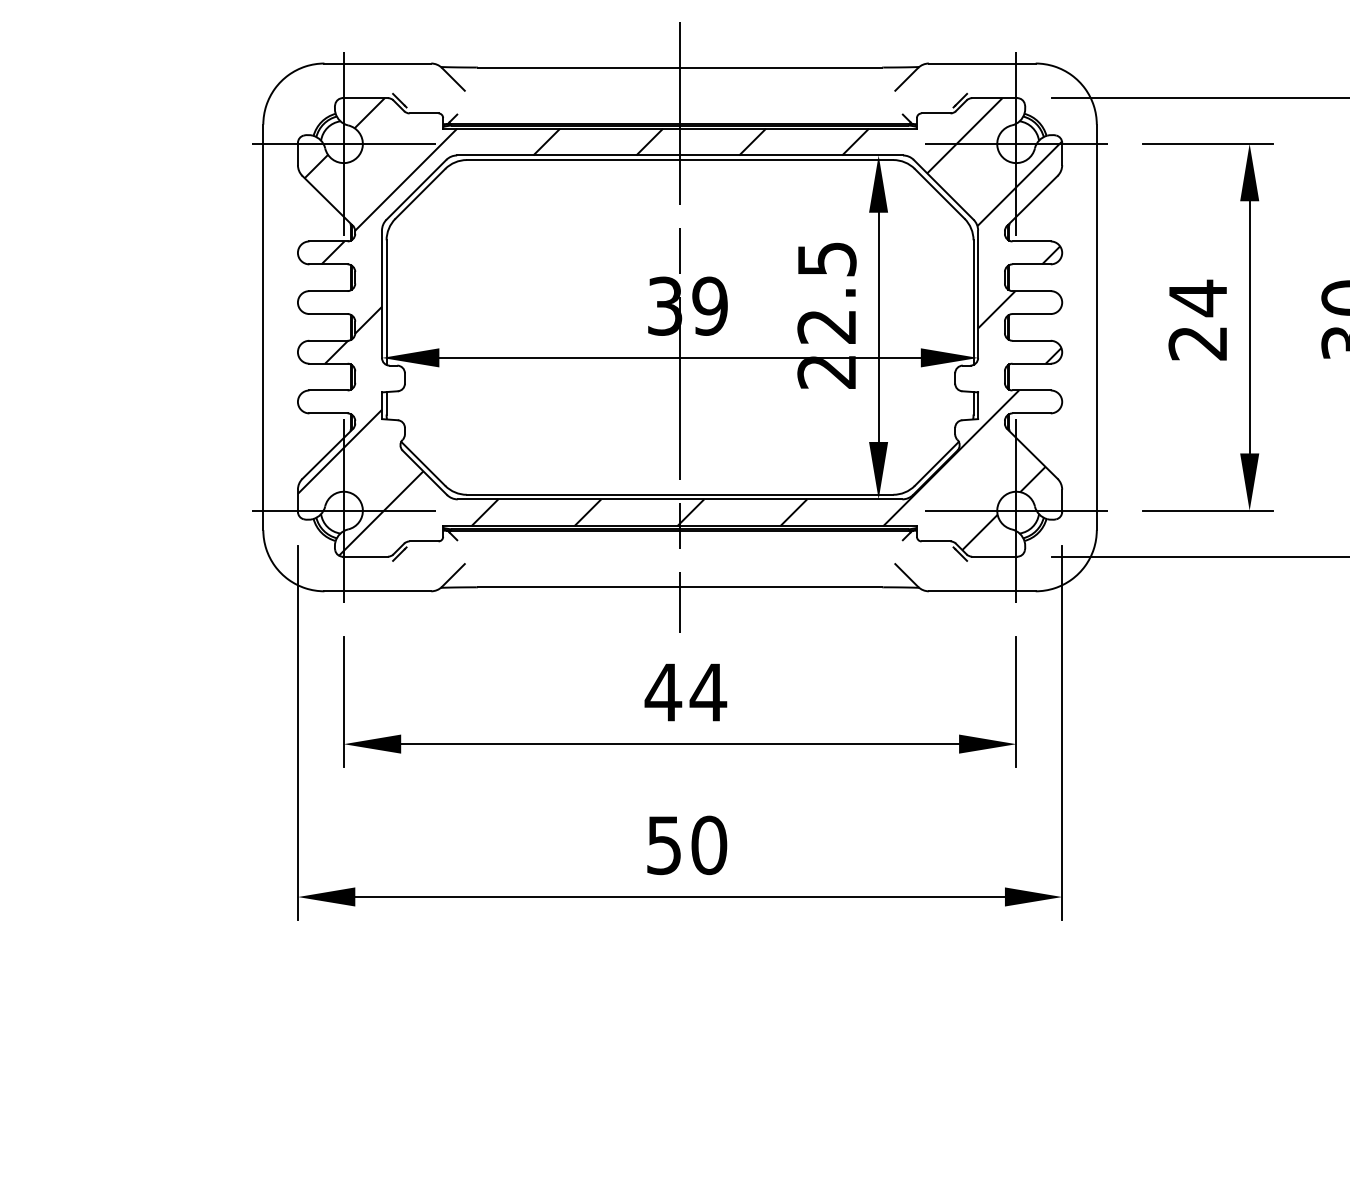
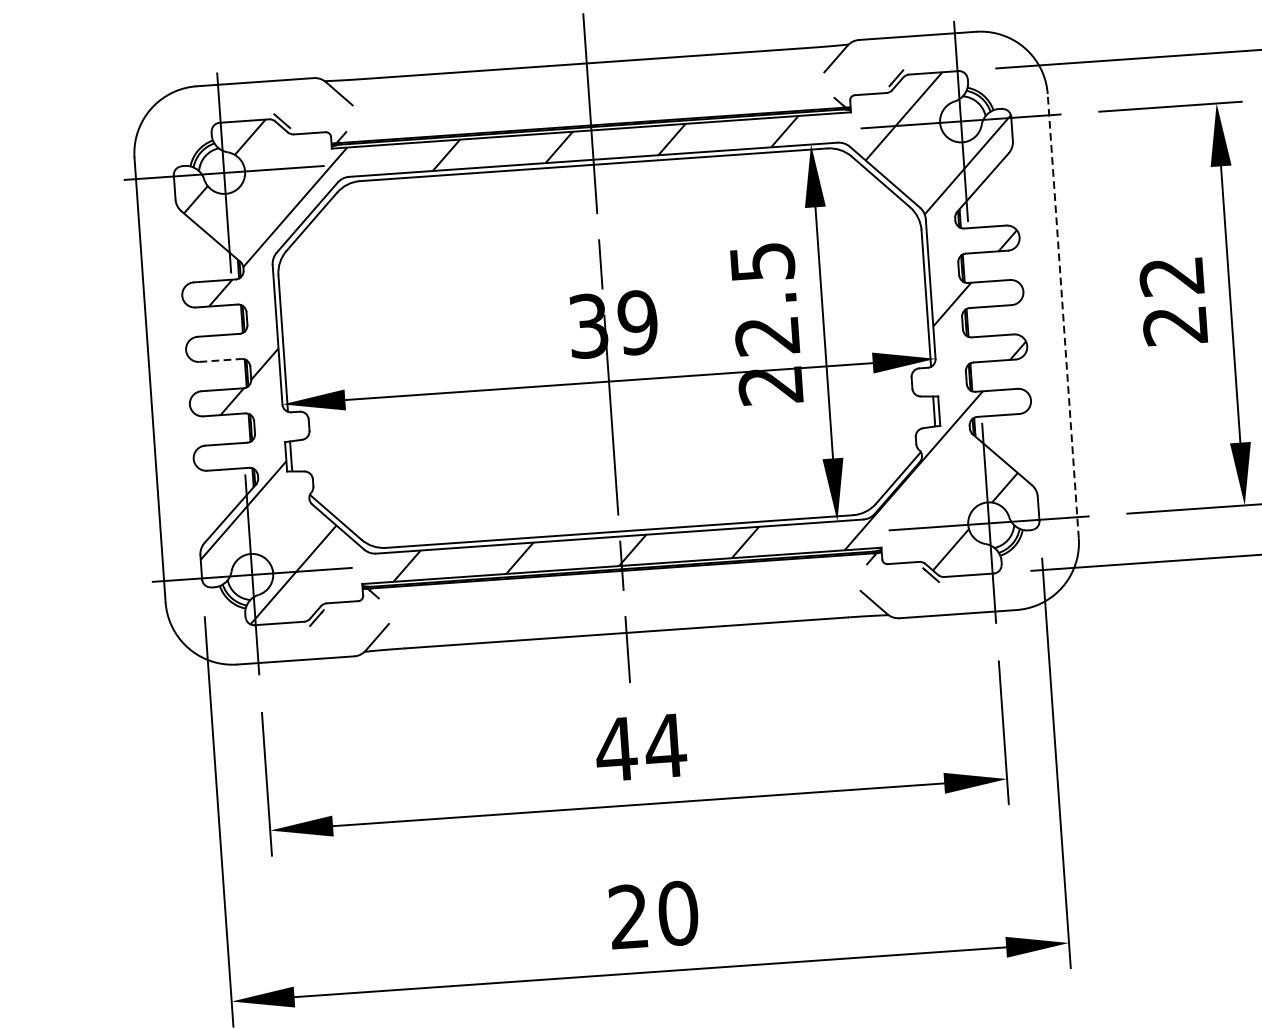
text: (1197, 298) -> (1171, 276), 24 -> 22
line: (329, 314) -> (221, 360), solid -> dashed
line: (1096, 327) -> (1062, 316), solid -> dashed
text: (663, 845) -> (628, 917), 50 -> 20

